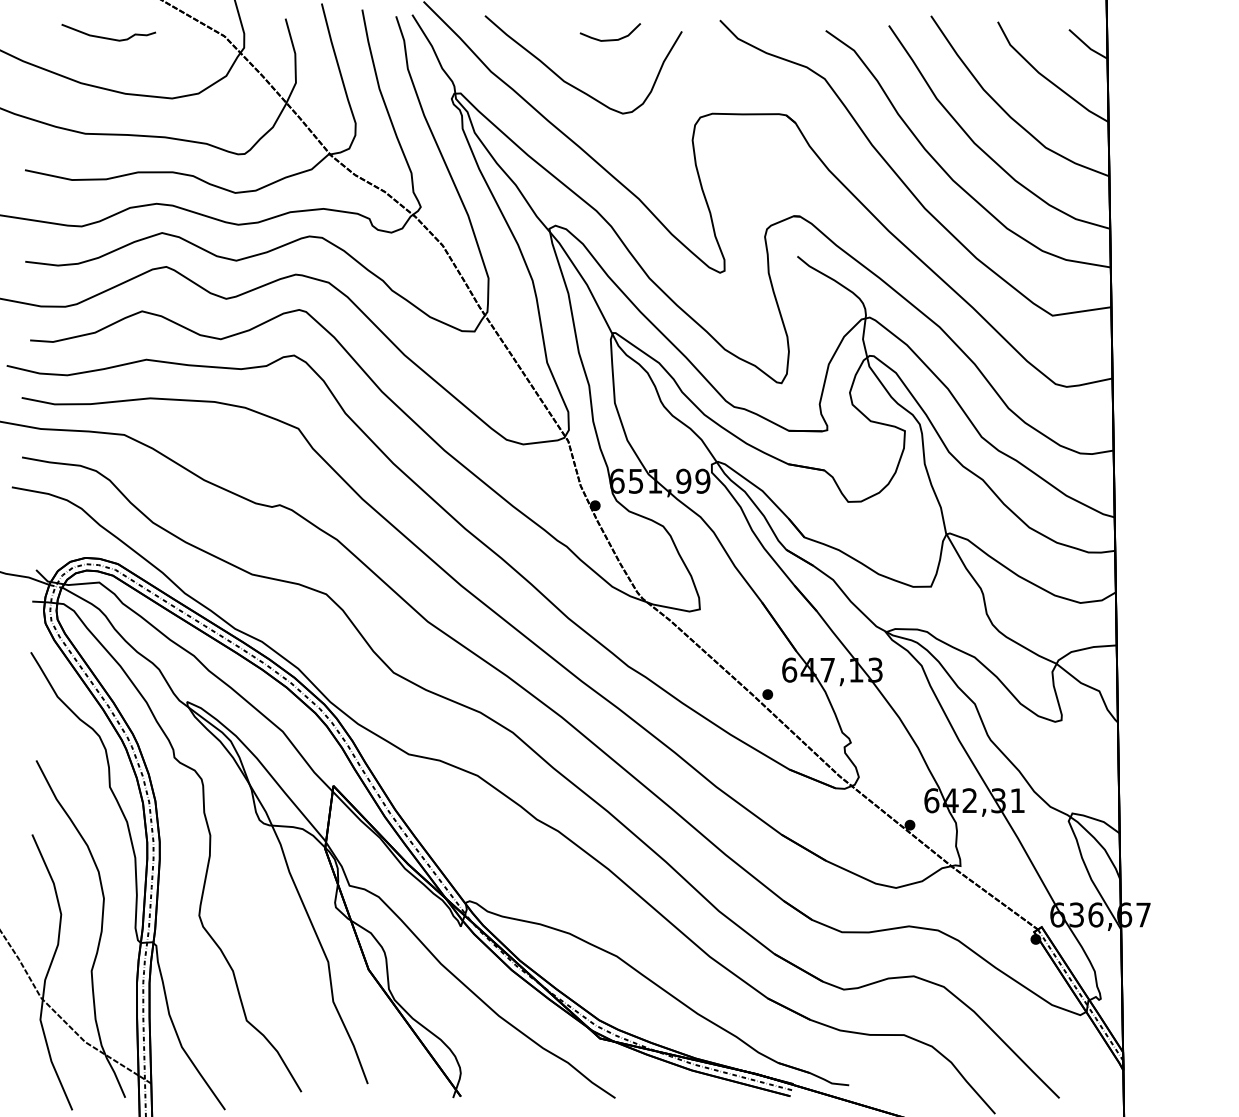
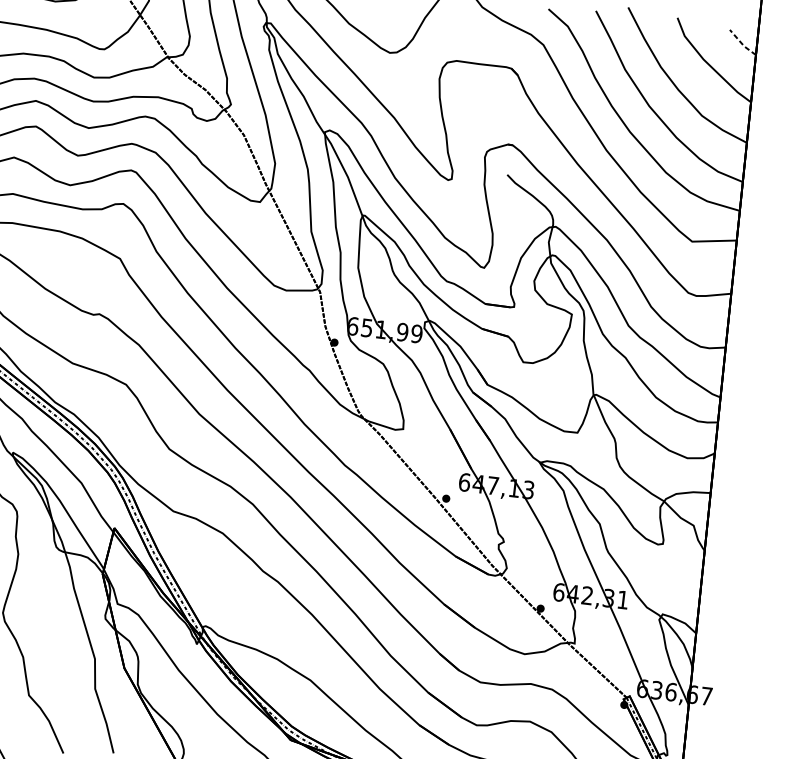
line: (1087, 45) -> (742, 43), solid -> dashed

